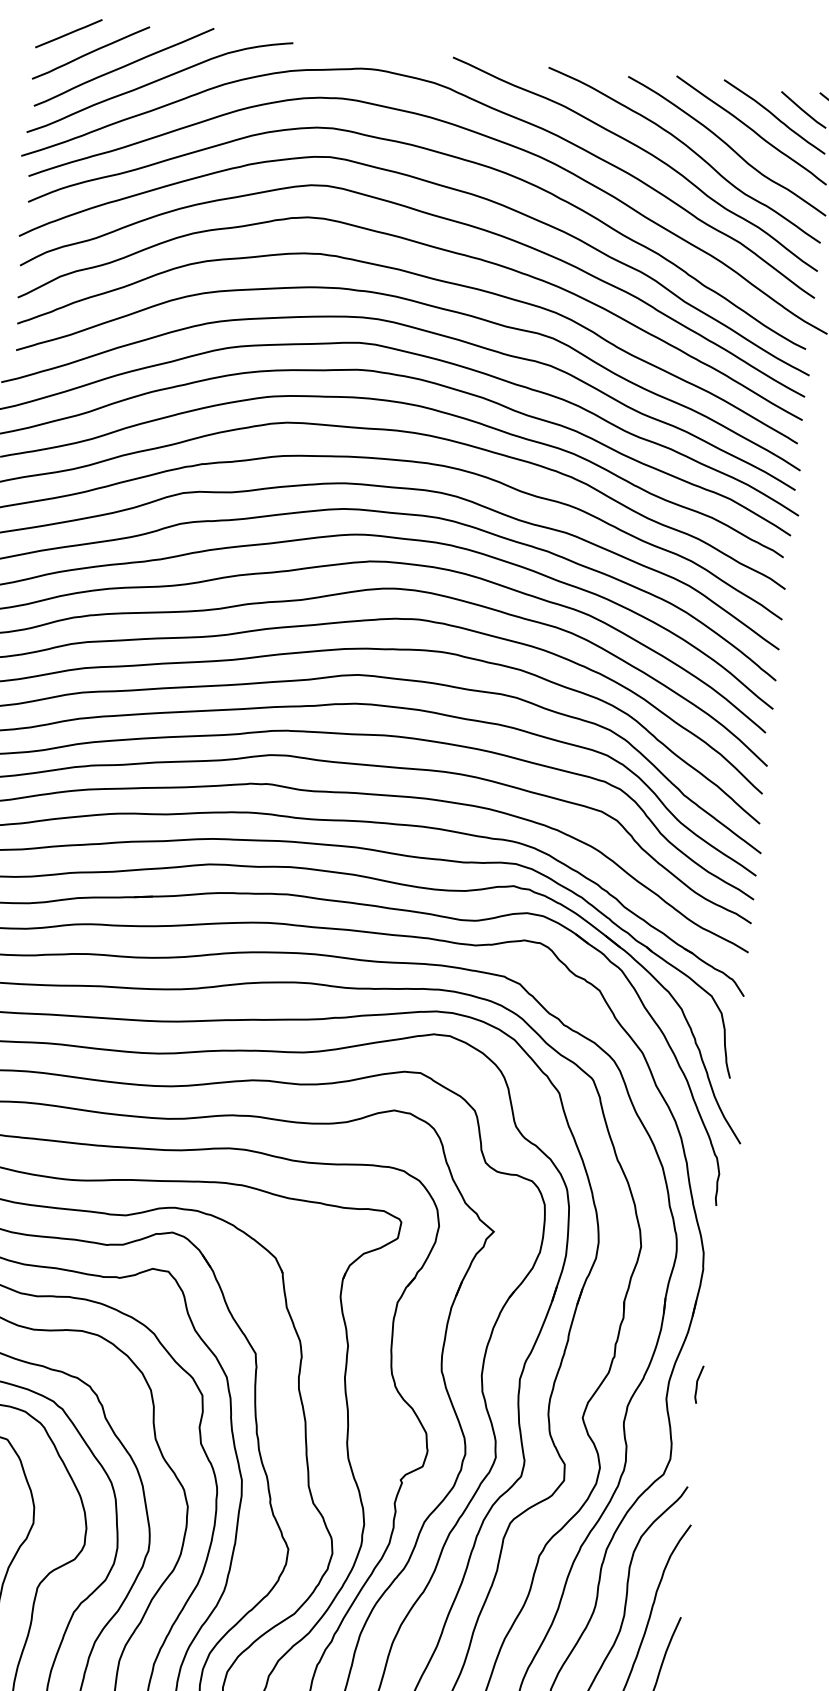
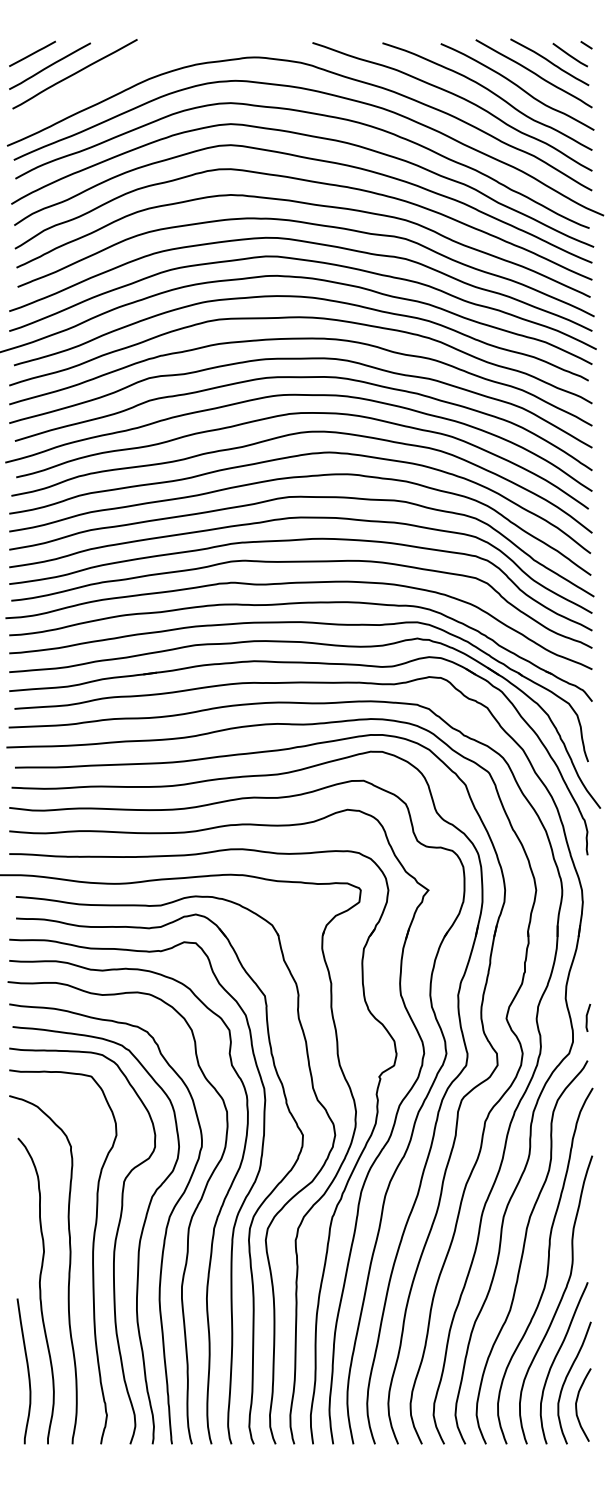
curve: (157, 82) -> (100, 82), removed
line: (698, 1383) -> (587, 1017), moved

